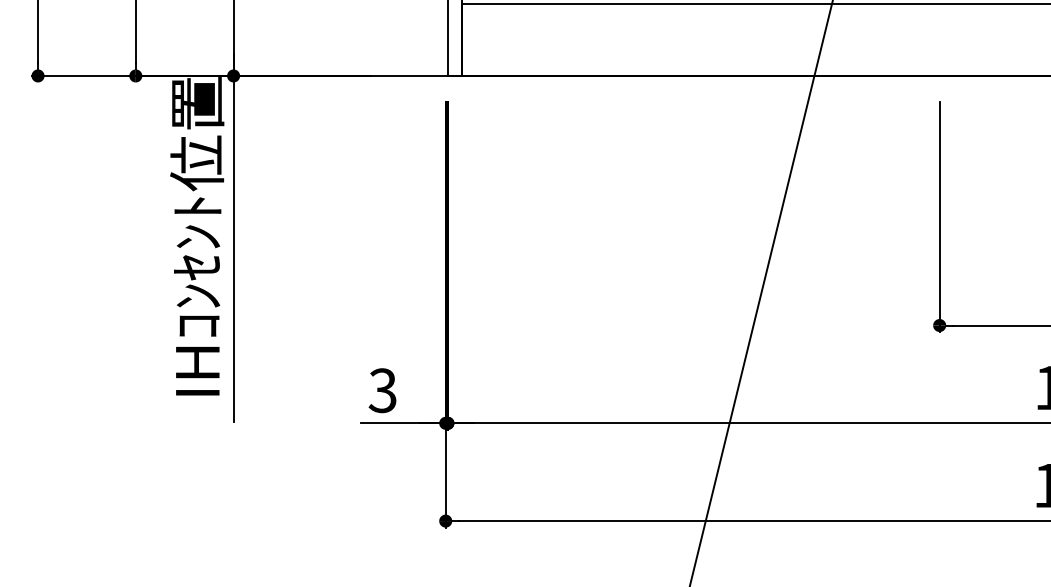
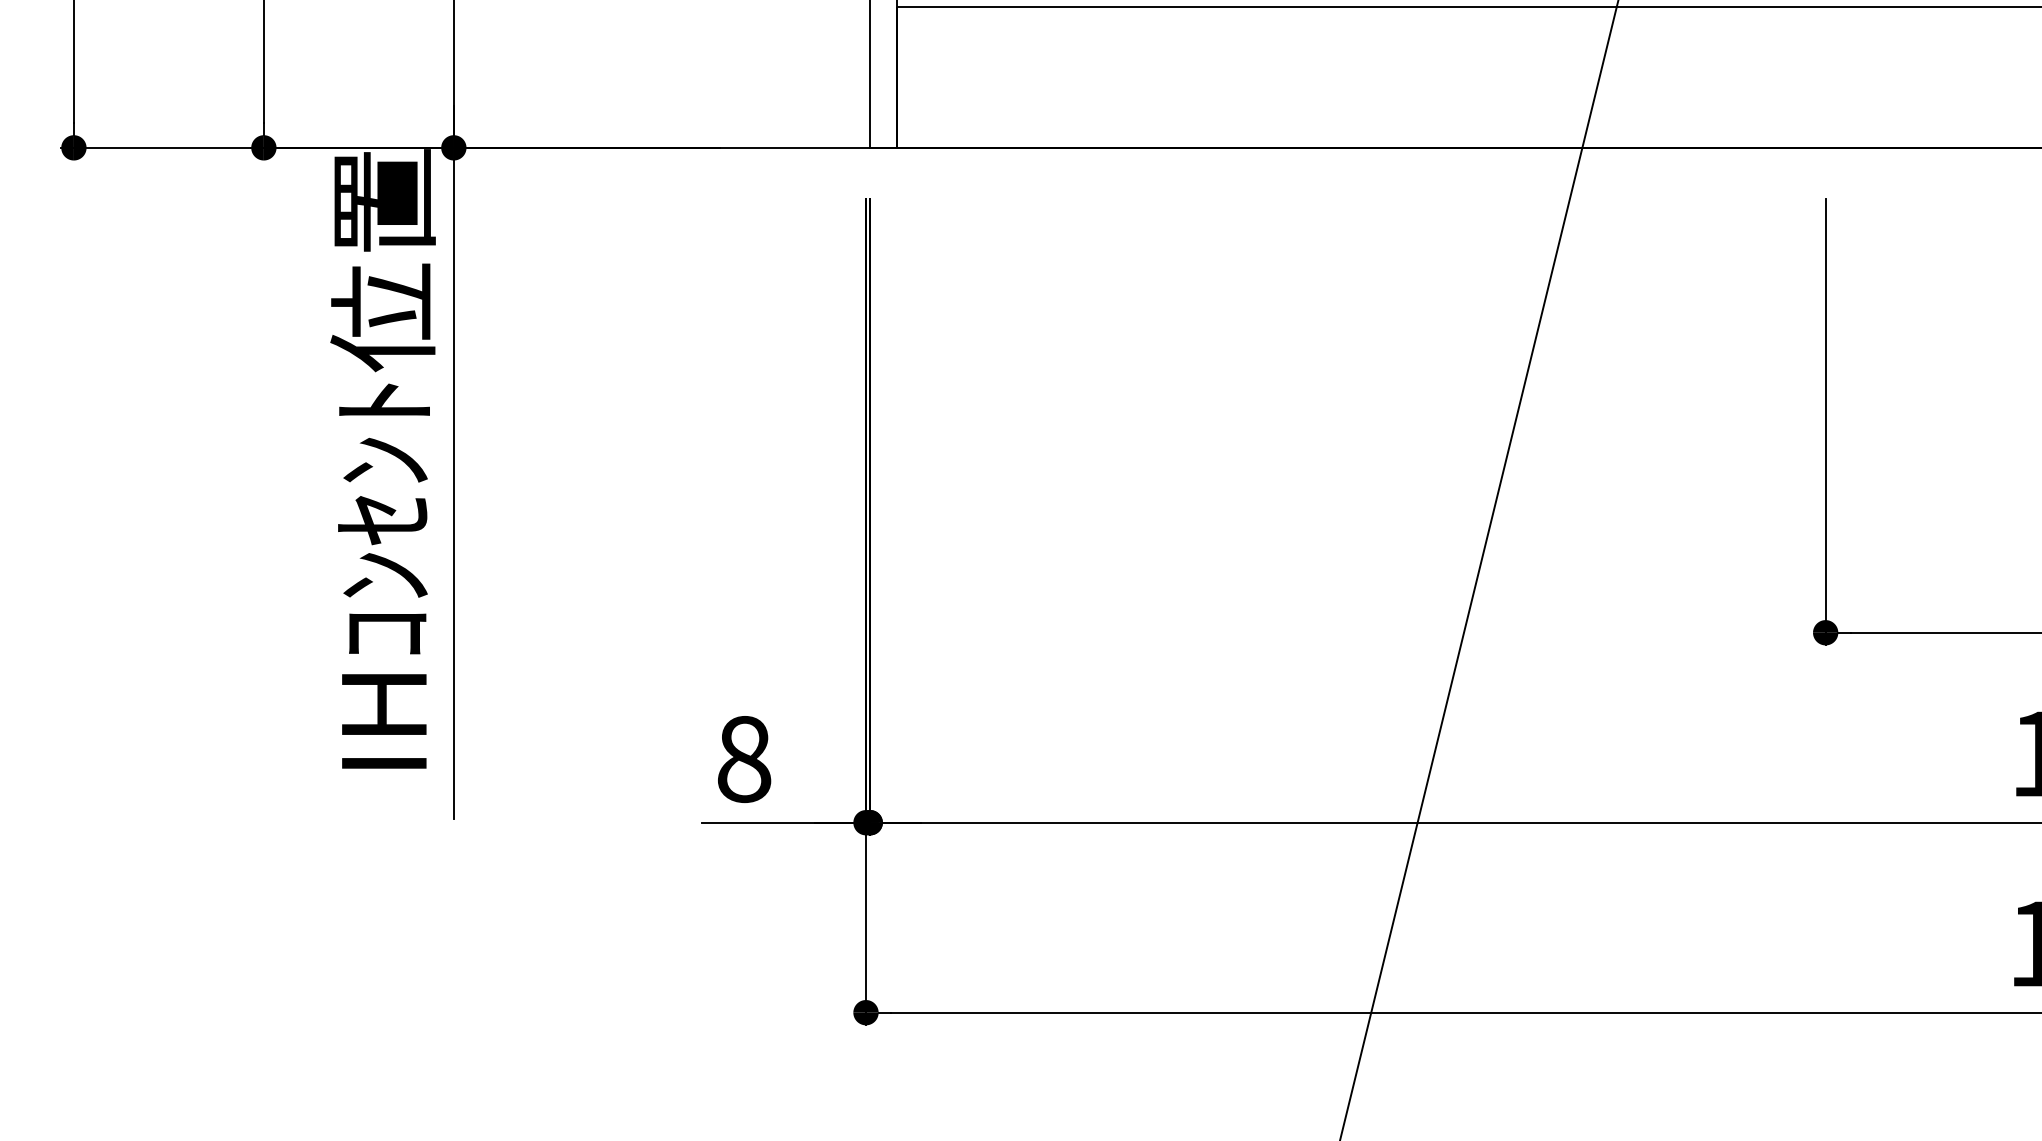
text: (382, 390) -> (743, 758), 3 -> 8

